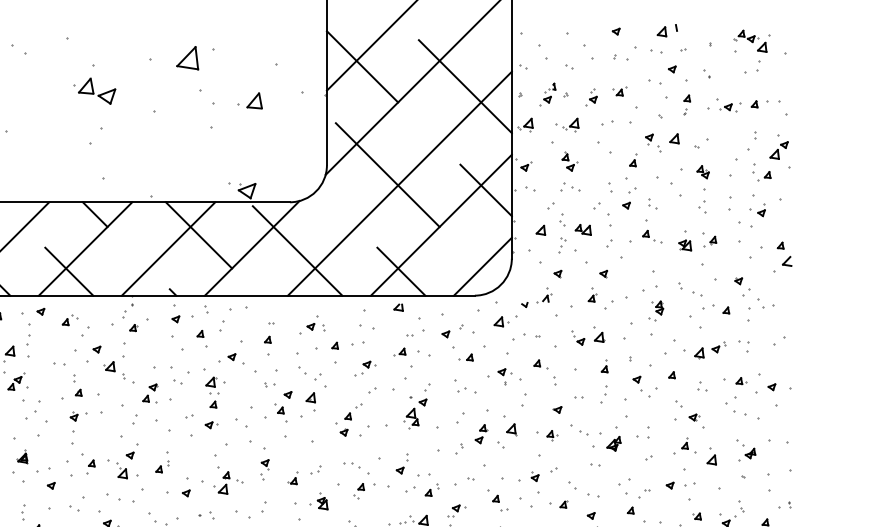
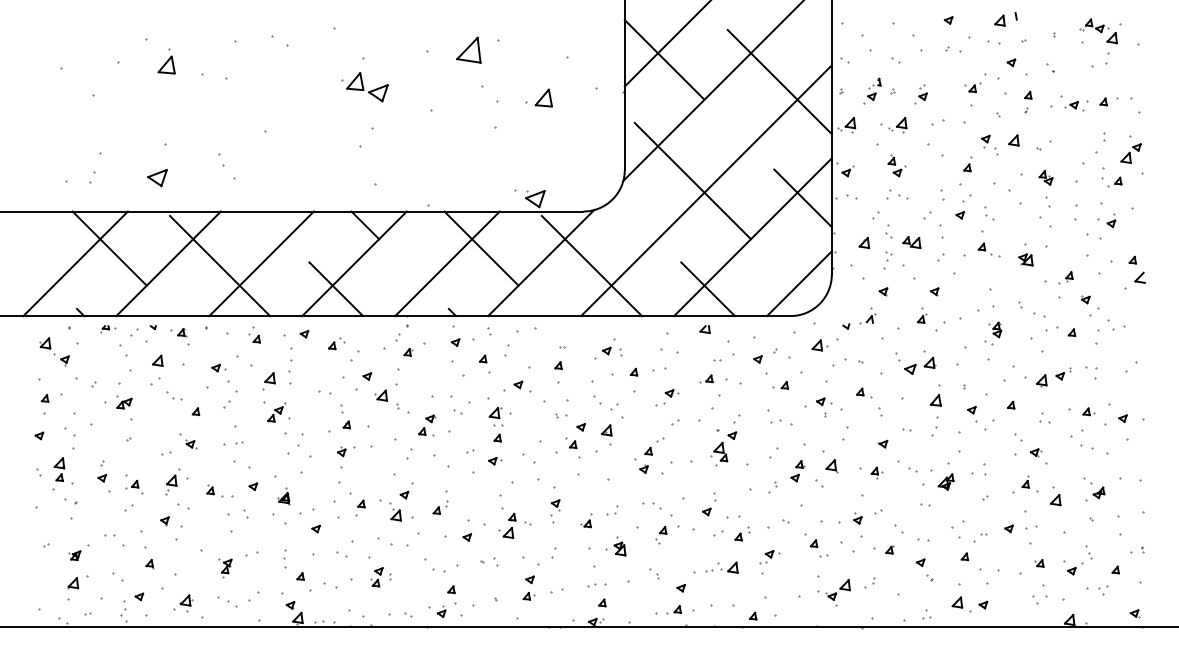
part: (619, 91) -> (972, 87), moved
part: (702, 207) -> (1045, 217), size x1.6
part: (709, 241) -> (1065, 277), moved
part: (577, 337) -> (905, 363), size x1.4
part: (604, 366) -> (935, 395), size x1.6

